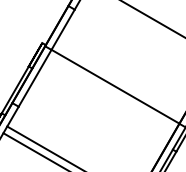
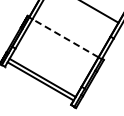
line: (115, 87) -> (65, 38), solid -> dashed

